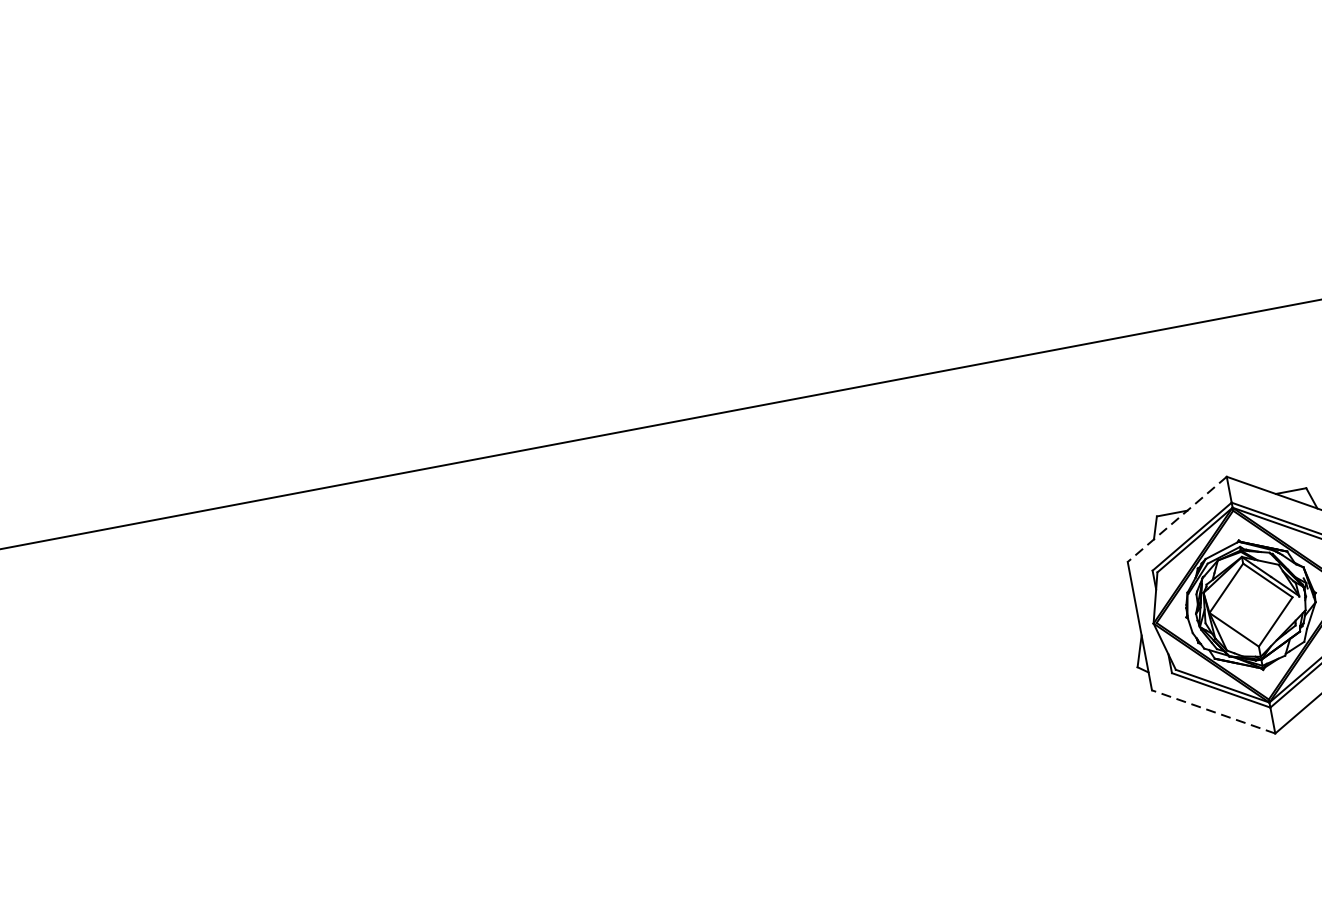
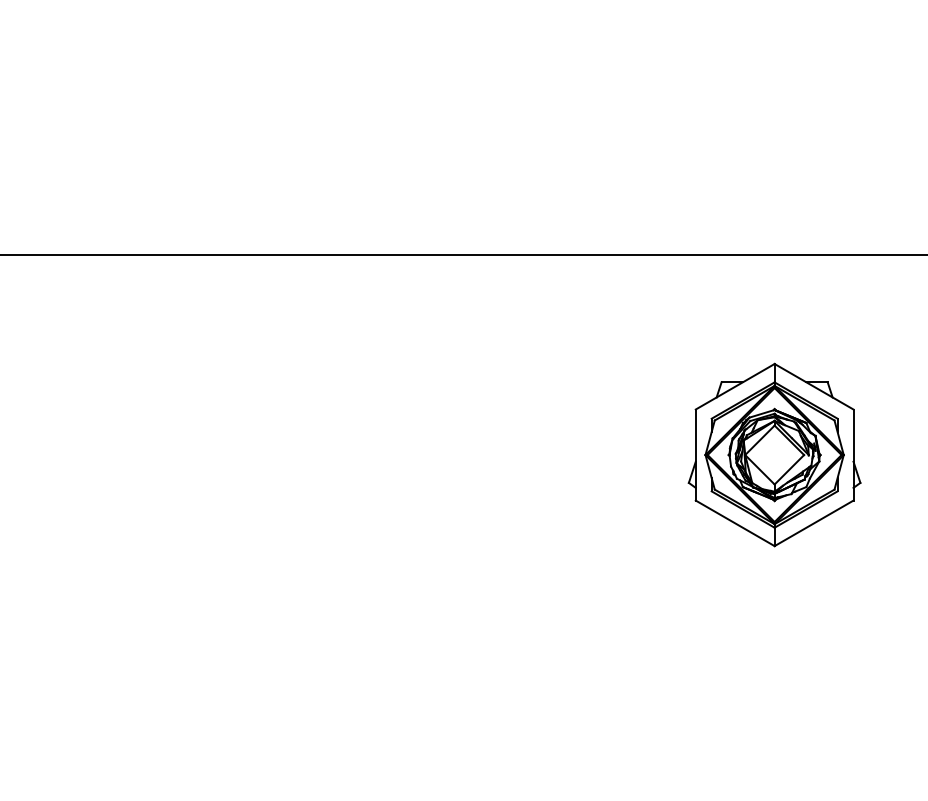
line: (1177, 518) -> (735, 386), dashed -> solid
line: (1214, 712) -> (735, 523), dashed -> solid

